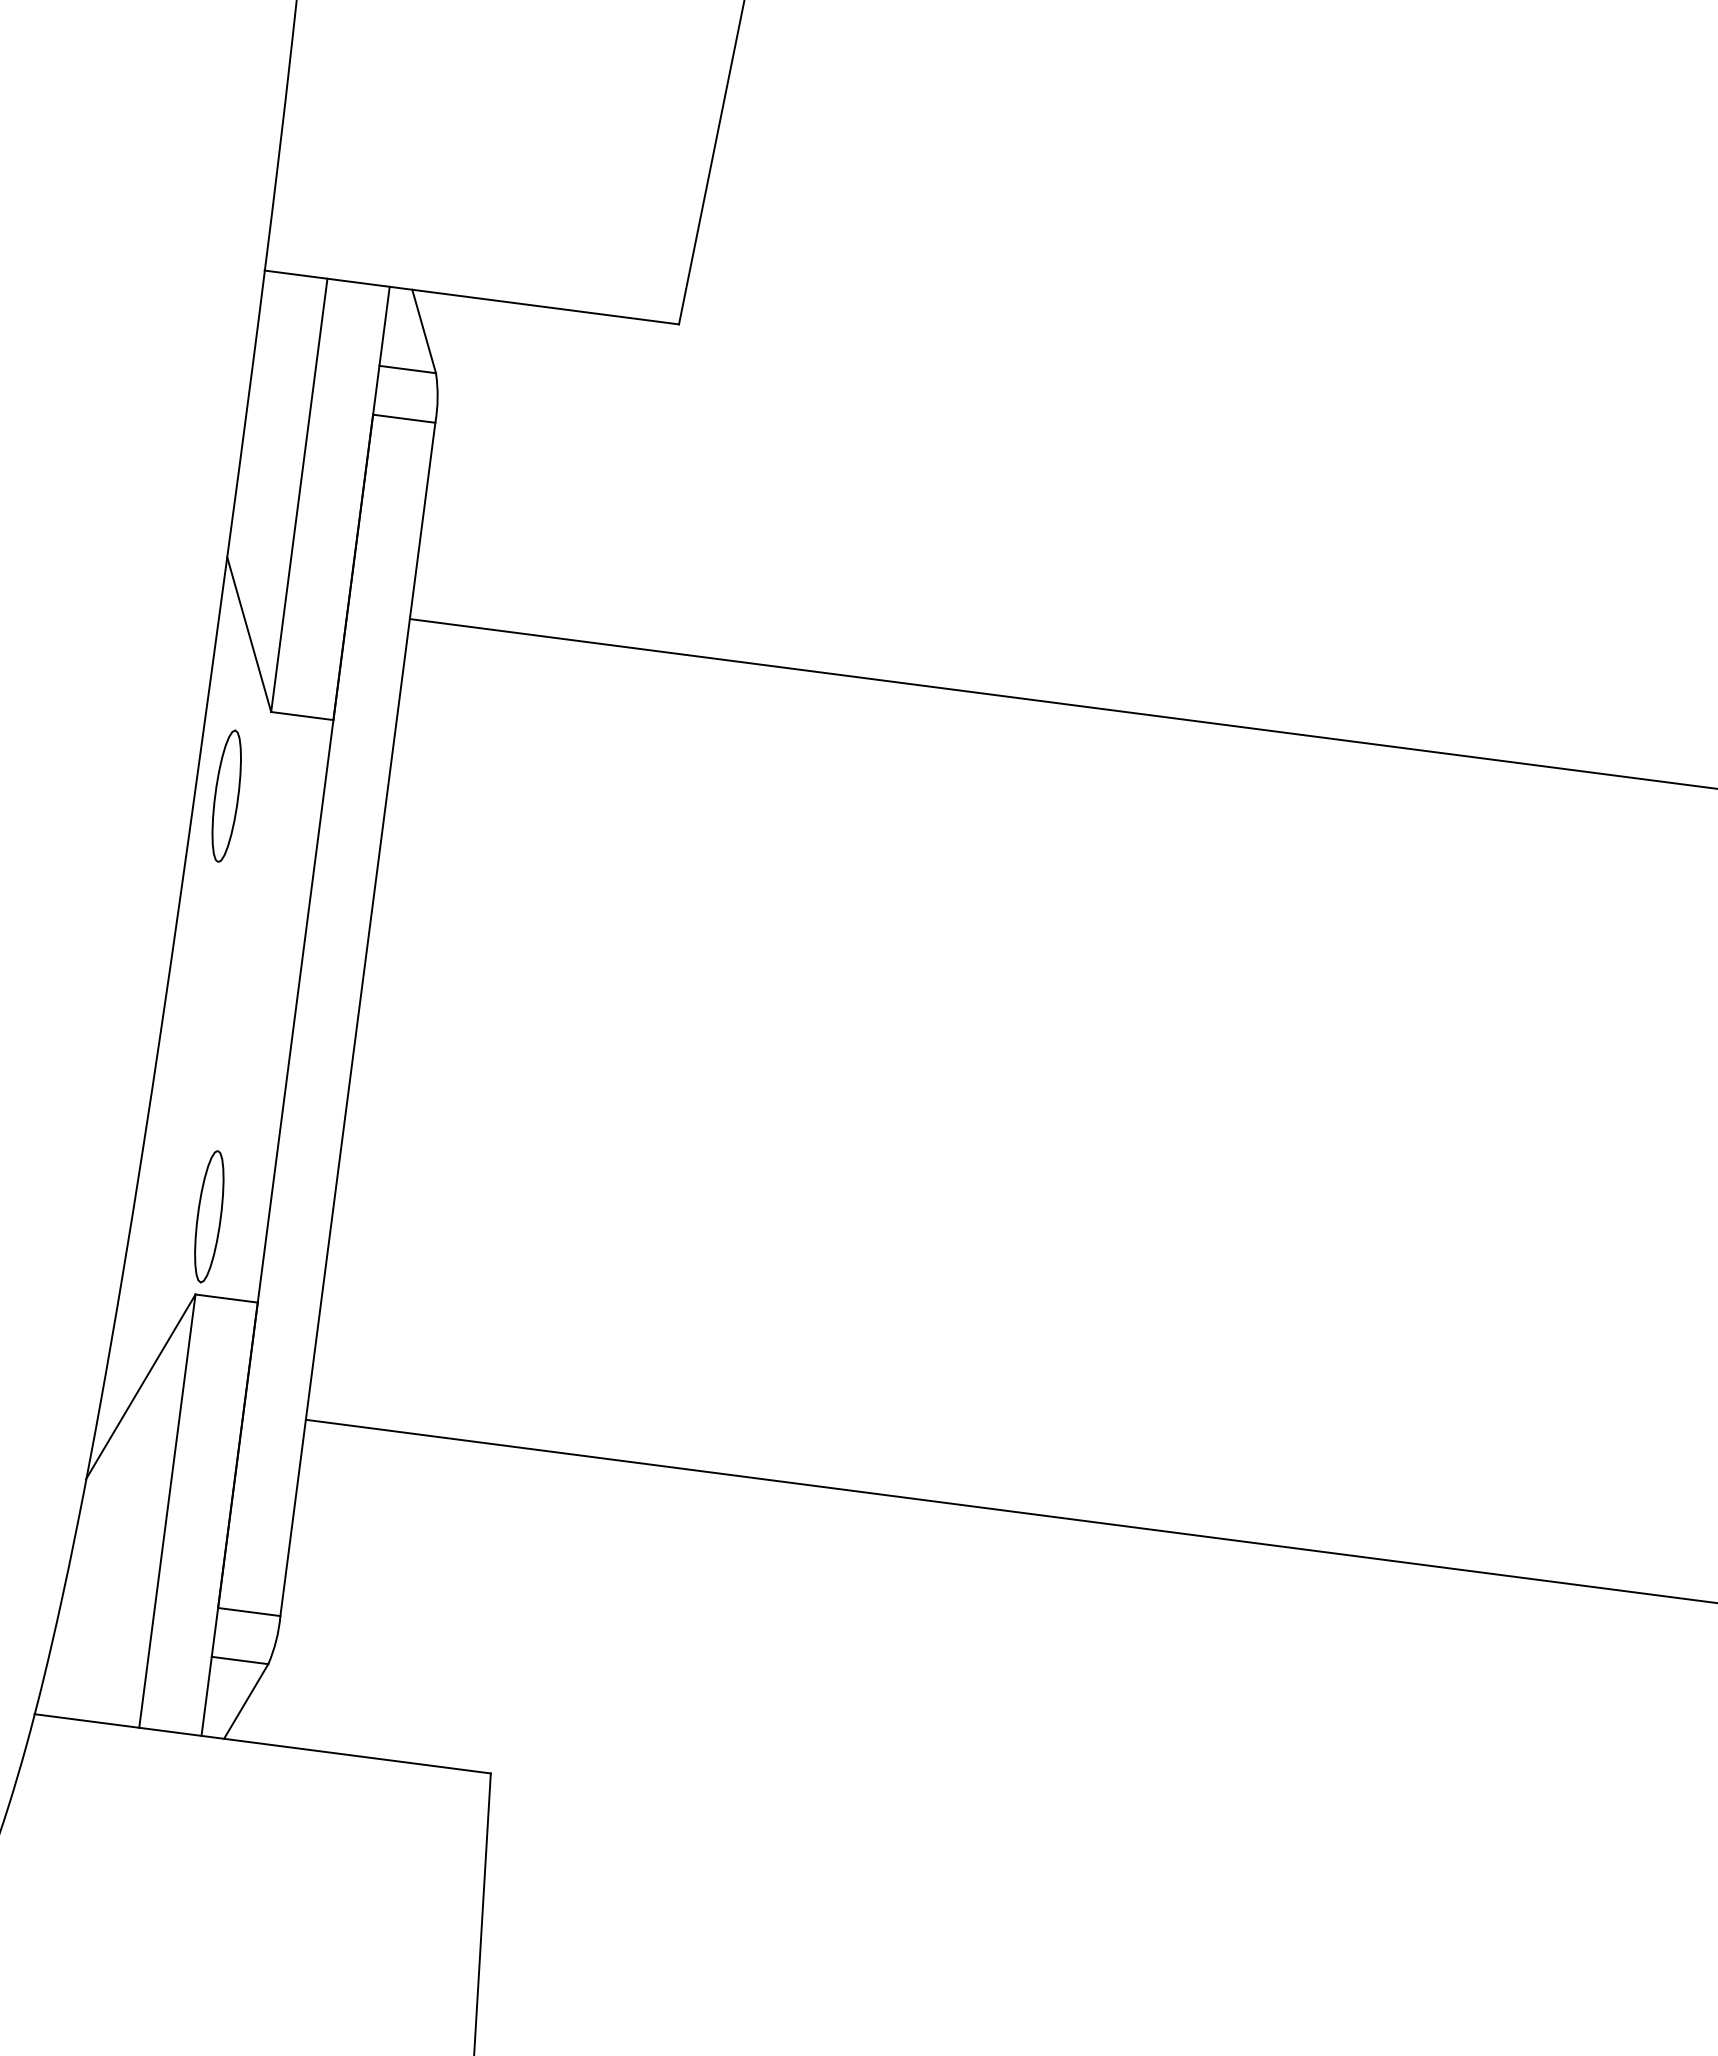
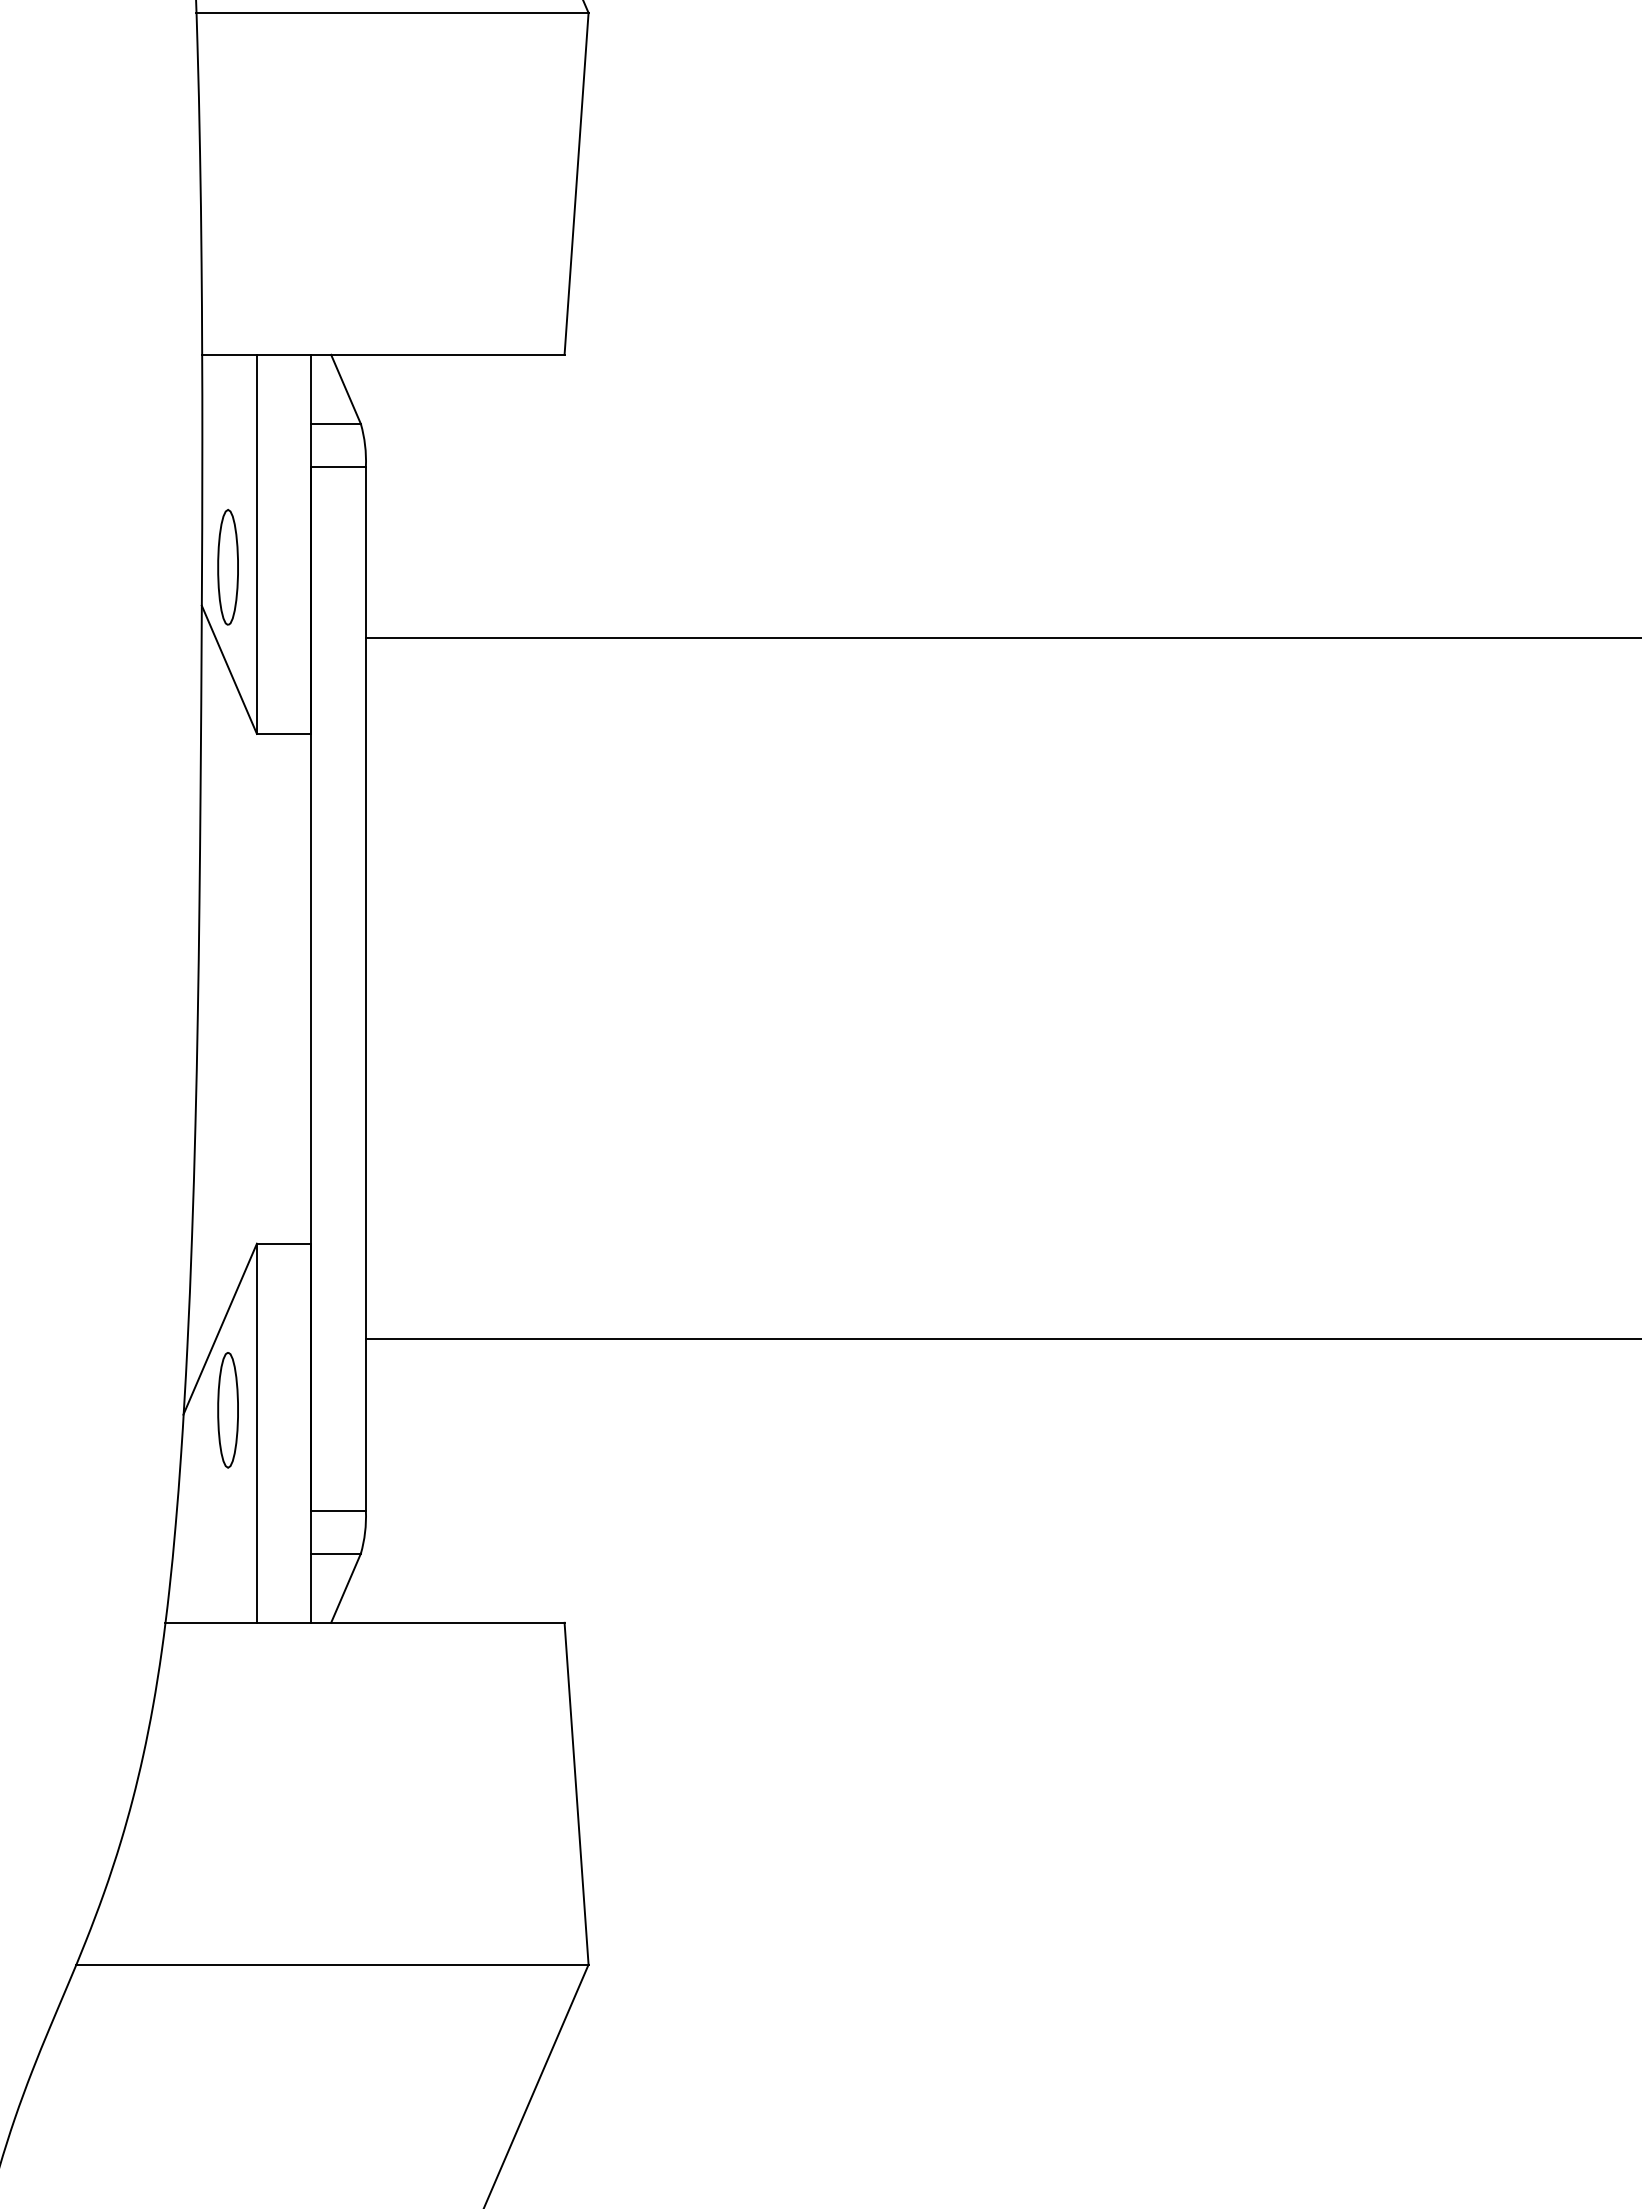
part: (226, 796) -> (227, 567), moved
part: (208, 1216) -> (227, 1410), moved

